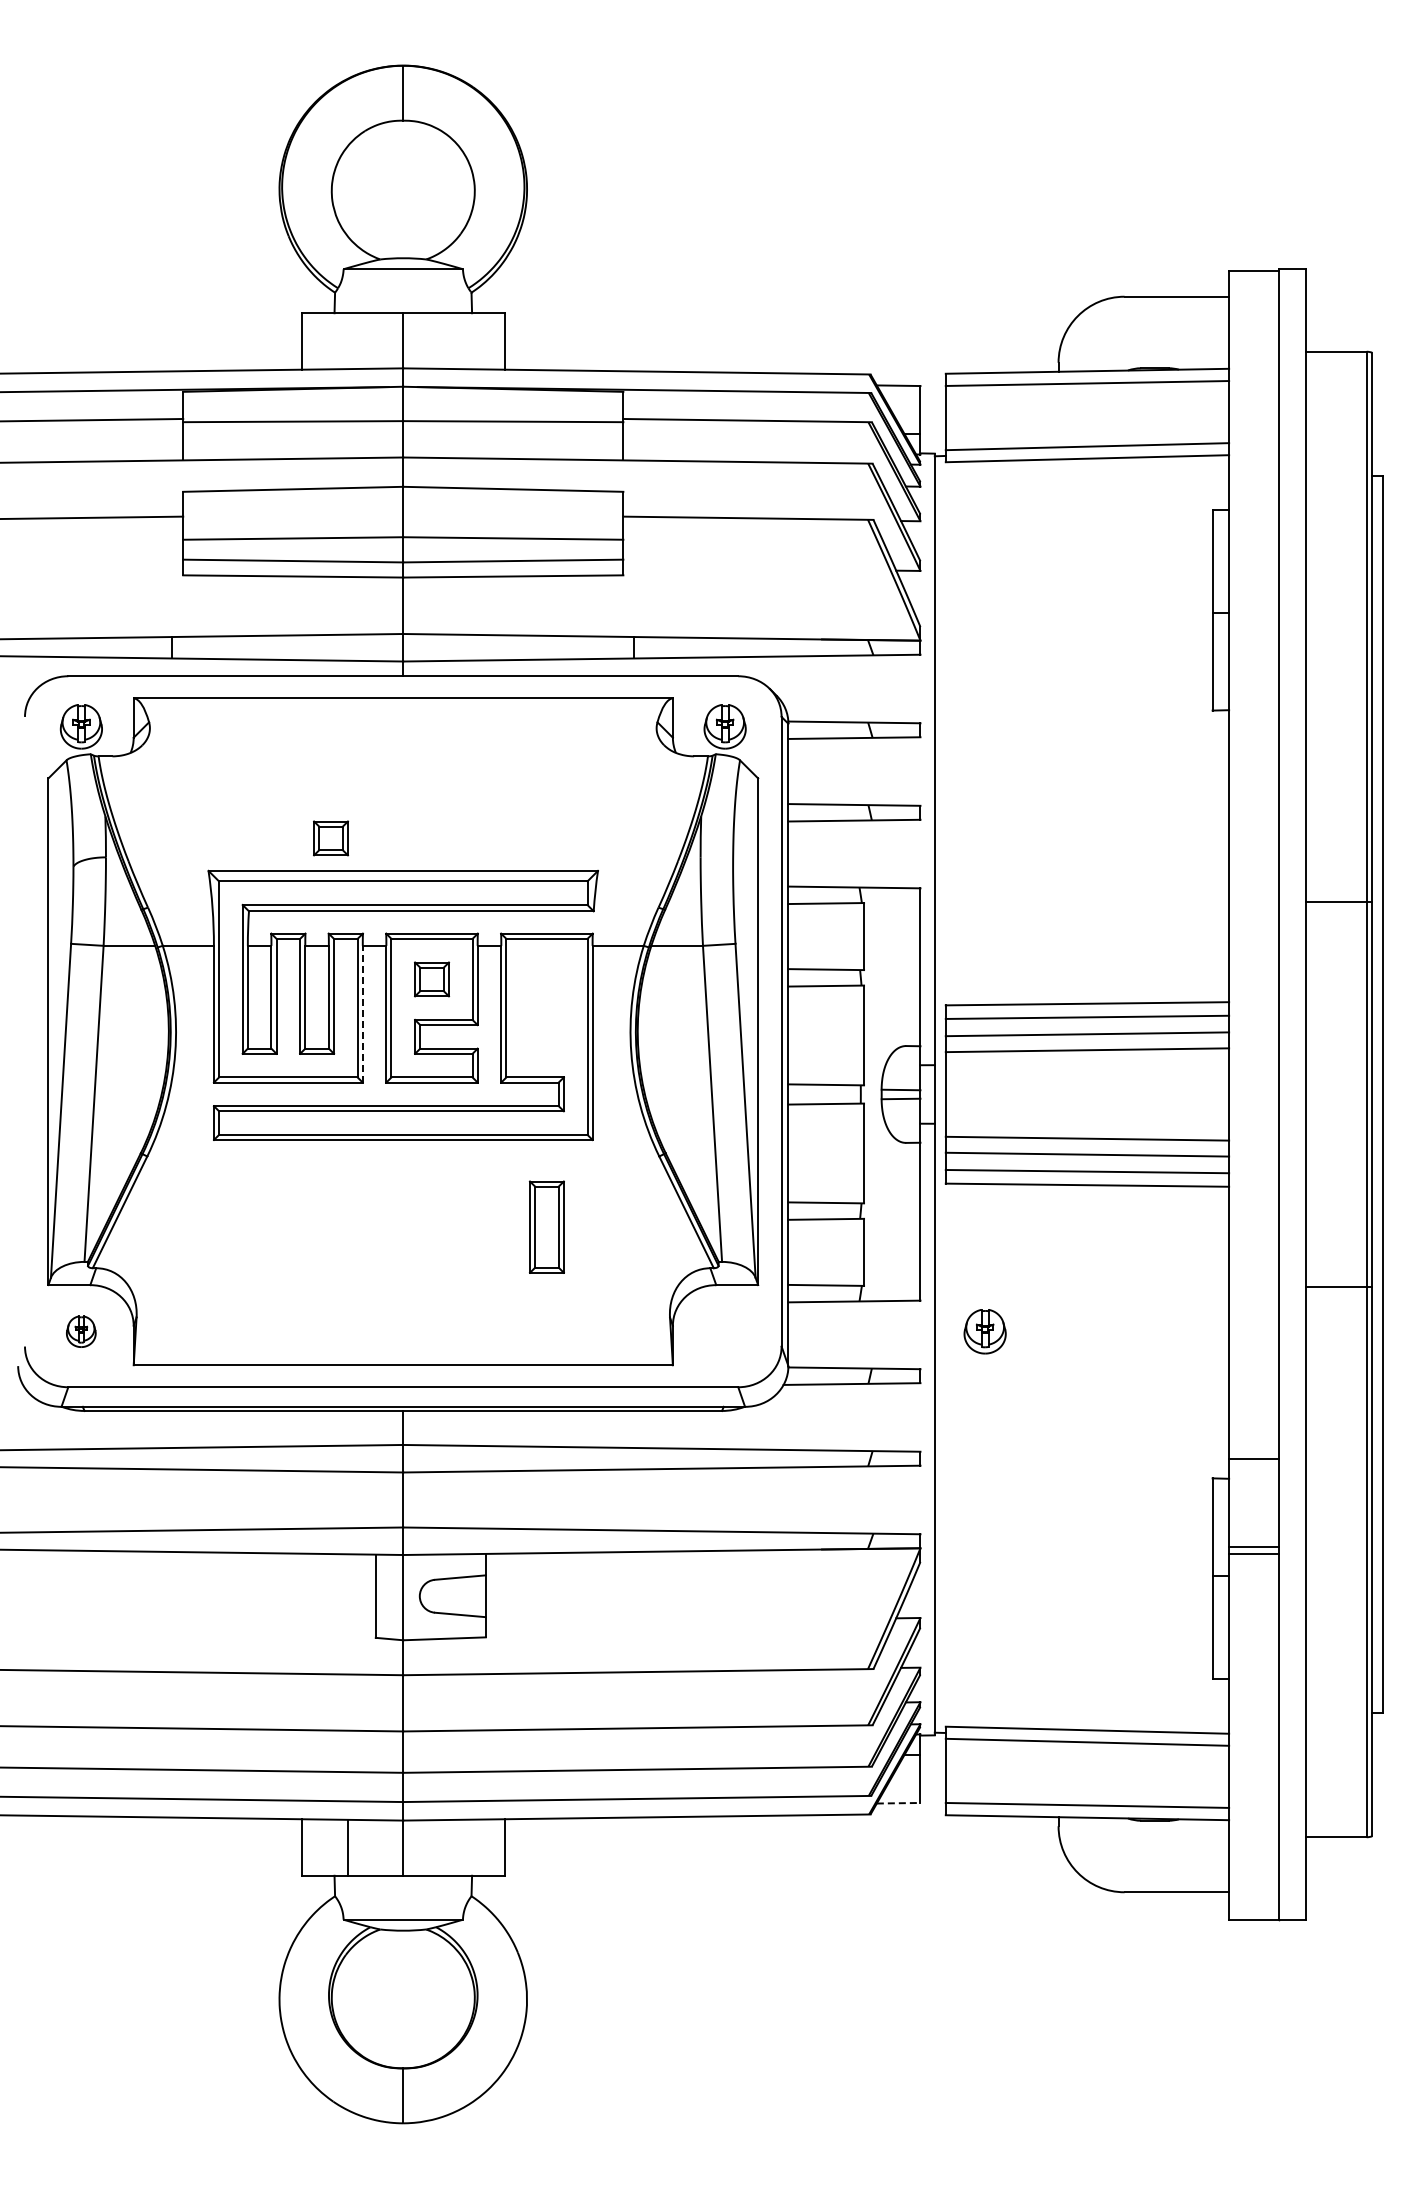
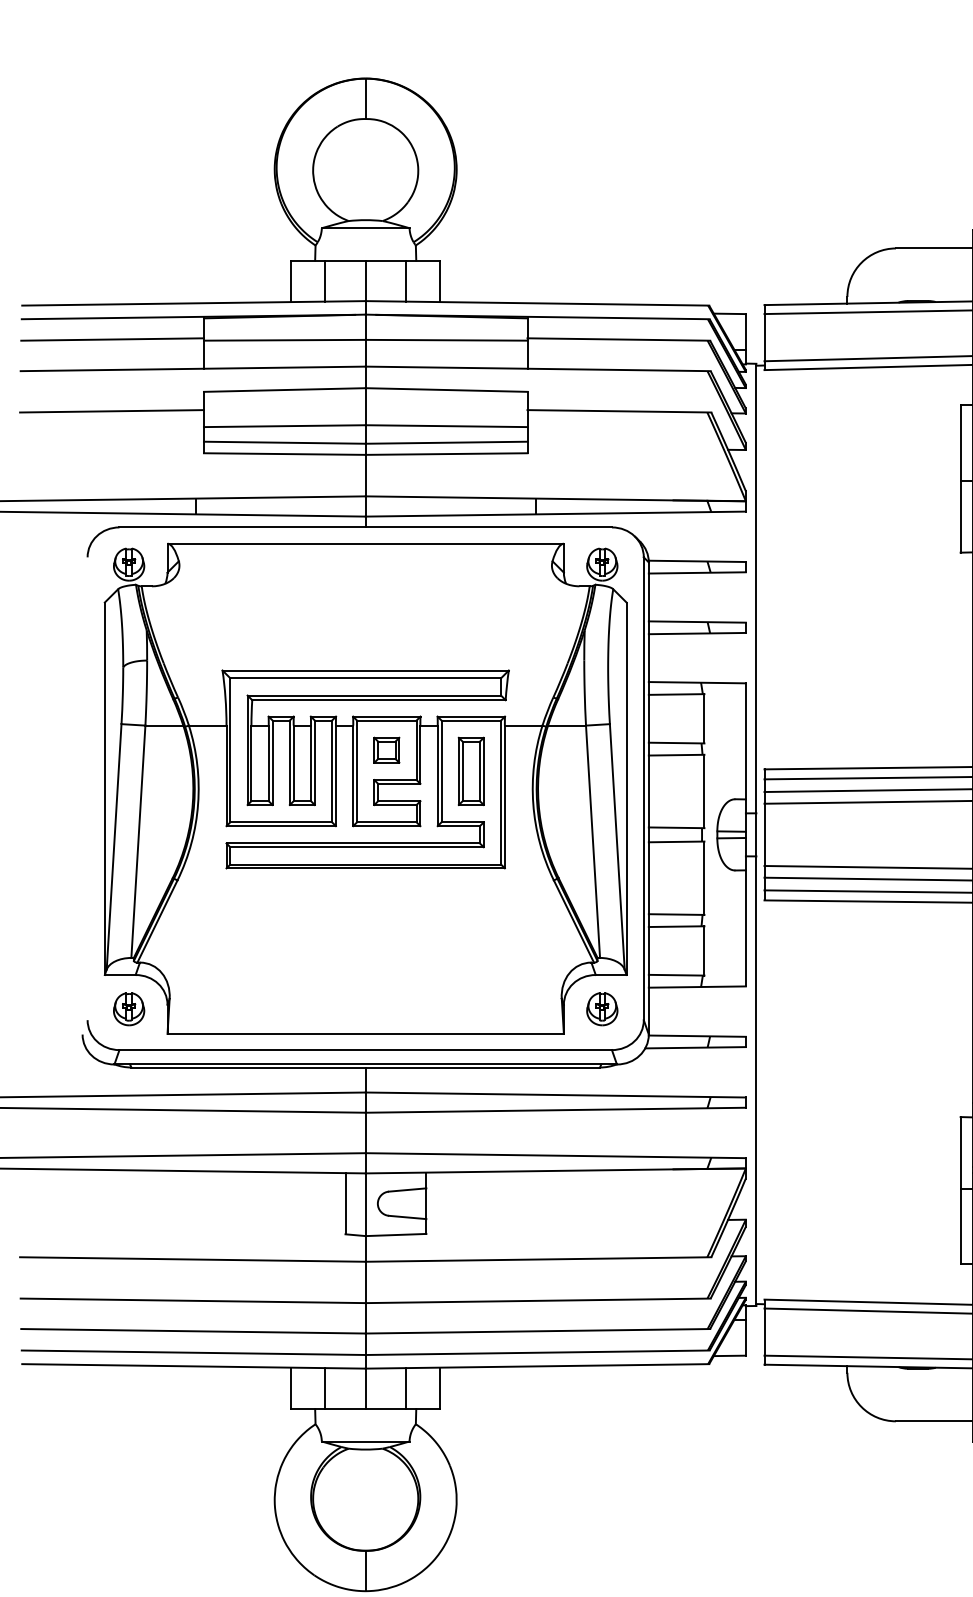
line: (348, 341) -> (325, 281), added
line: (458, 341) -> (406, 281), added
part: (330, 838) -> (312, 646), removed
line: (362, 1013) -> (335, 775), dashed -> solid
part: (546, 1226) -> (470, 770), moved
part: (80, 1331) -> (128, 1009), size x1.43
part: (984, 1331) -> (601, 1009), moved
line: (898, 1803) -> (729, 1356), dashed -> solid
line: (458, 1847) -> (406, 1388), added

